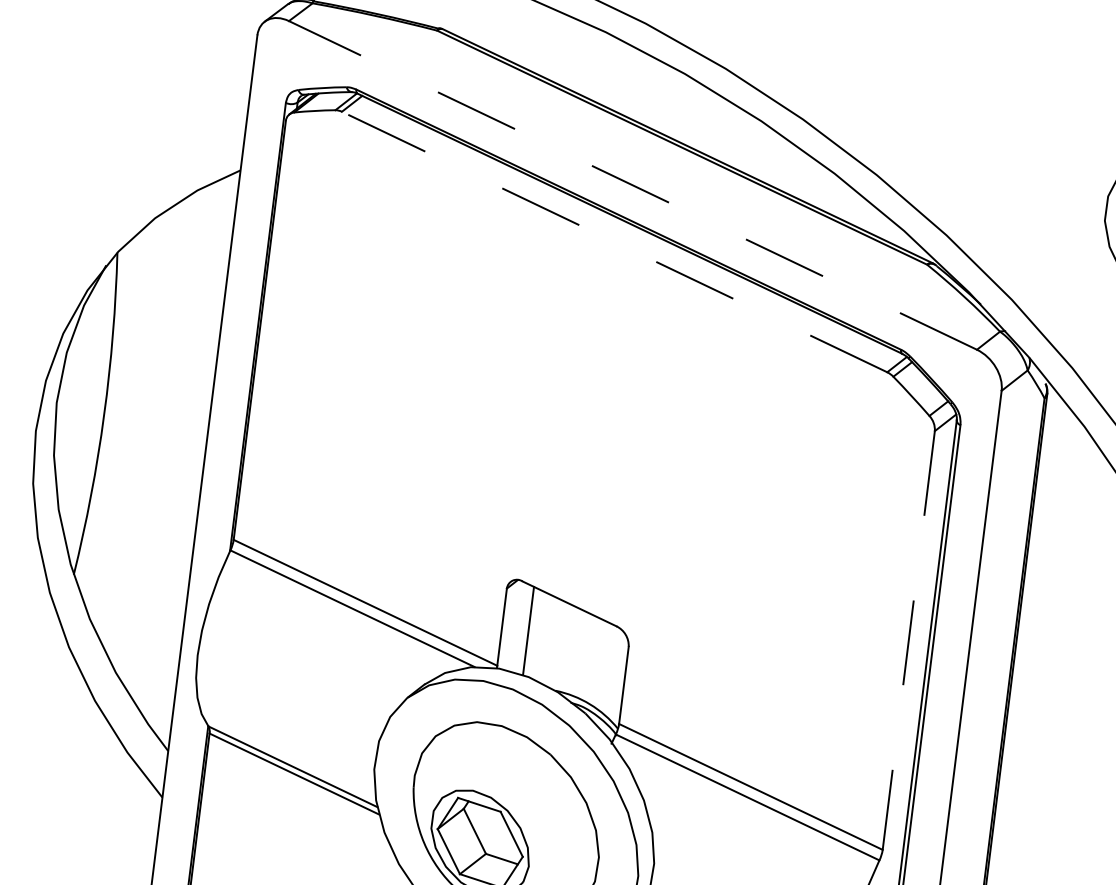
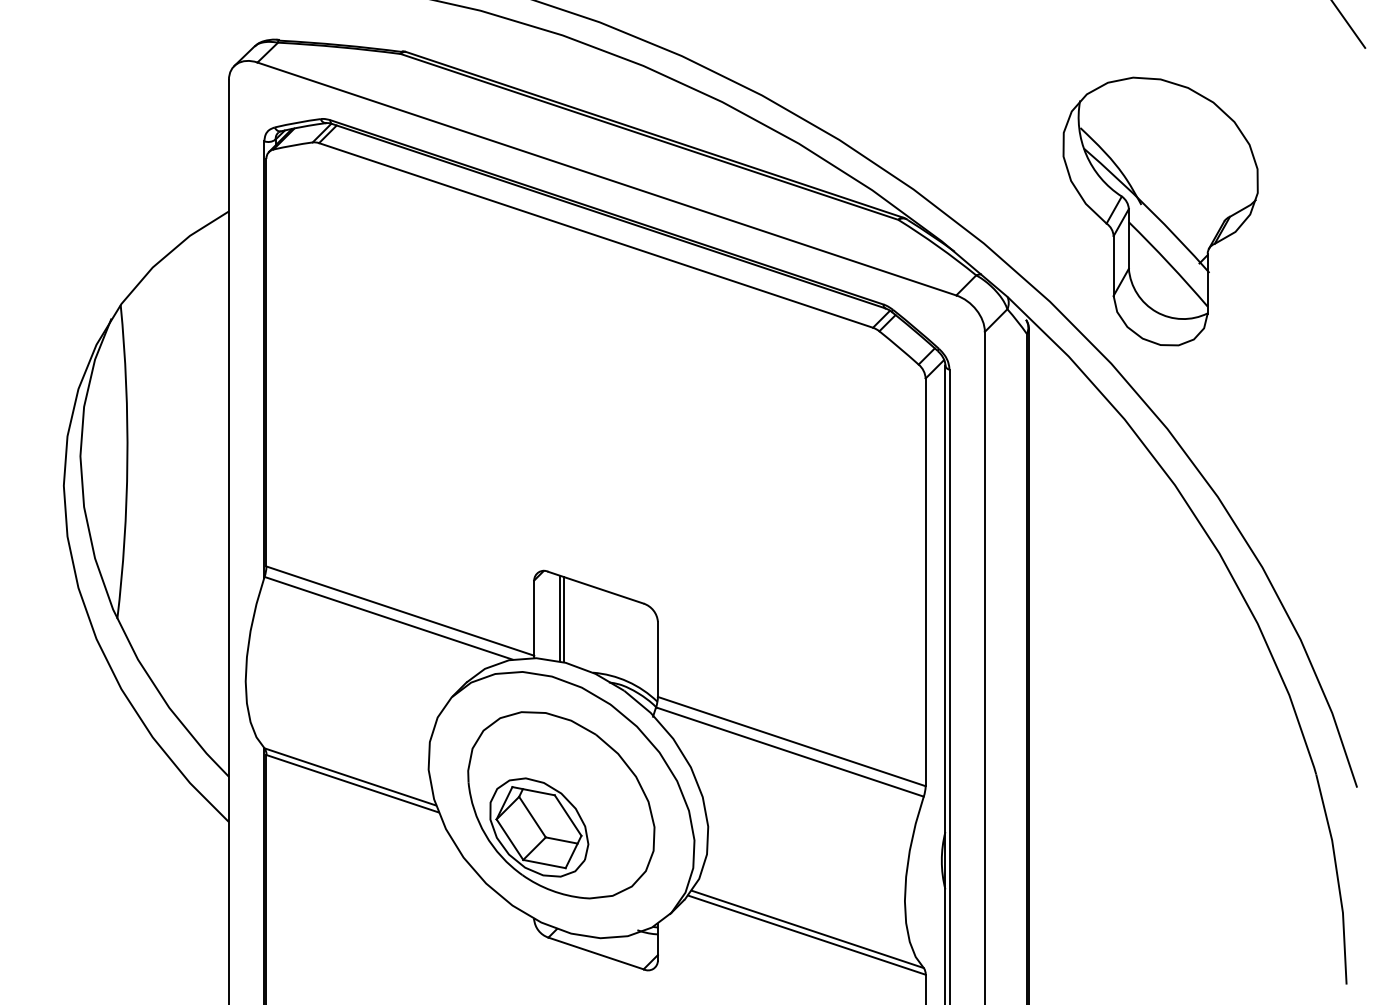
line: (632, 184) -> (606, 178), dashed -> solid
line: (615, 242) -> (596, 235), dashed -> solid
line: (533, 632) -> (564, 619), added
line: (908, 640) -> (925, 582), dashed -> solid

